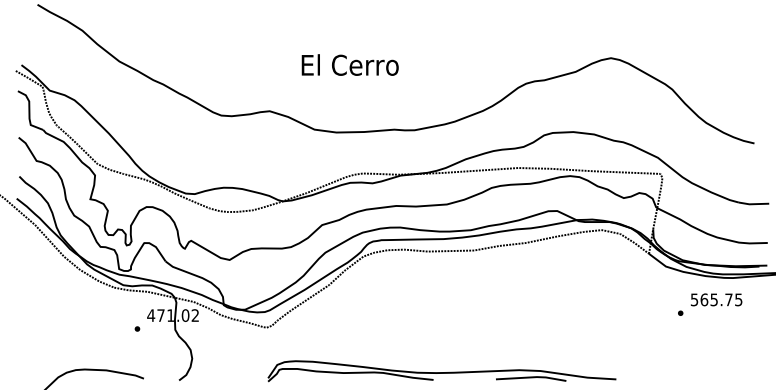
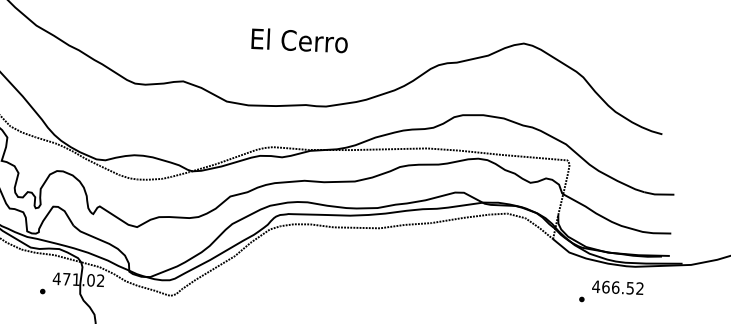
text: (349, 64) -> (299, 40), moved
text: (716, 299) -> (617, 287), 565.75 -> 466.52

